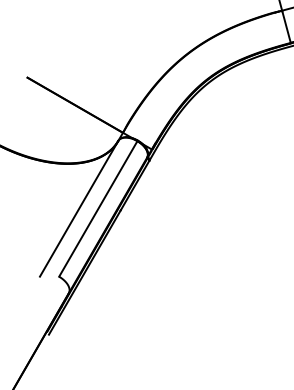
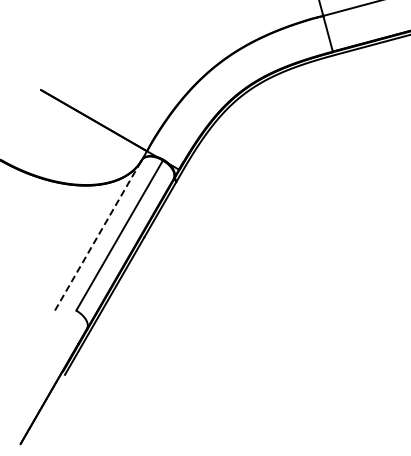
line: (79, 208) -> (98, 235), solid -> dashed

